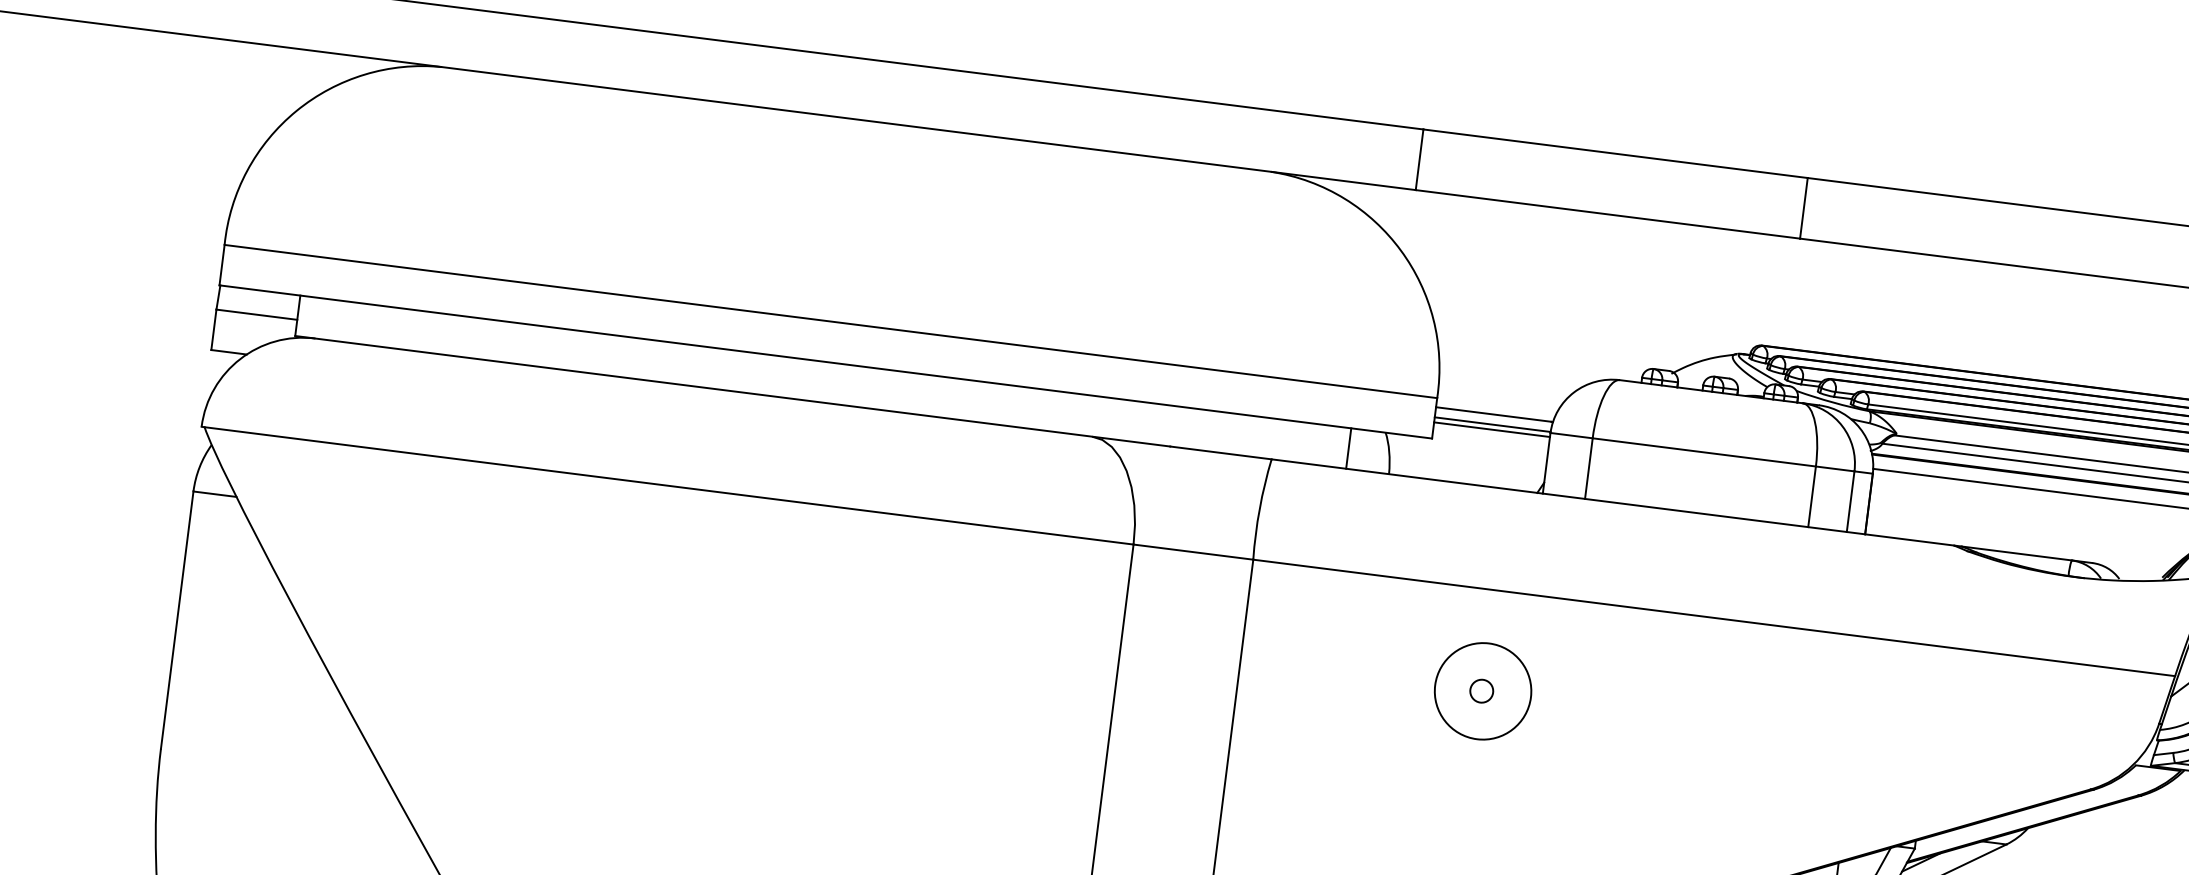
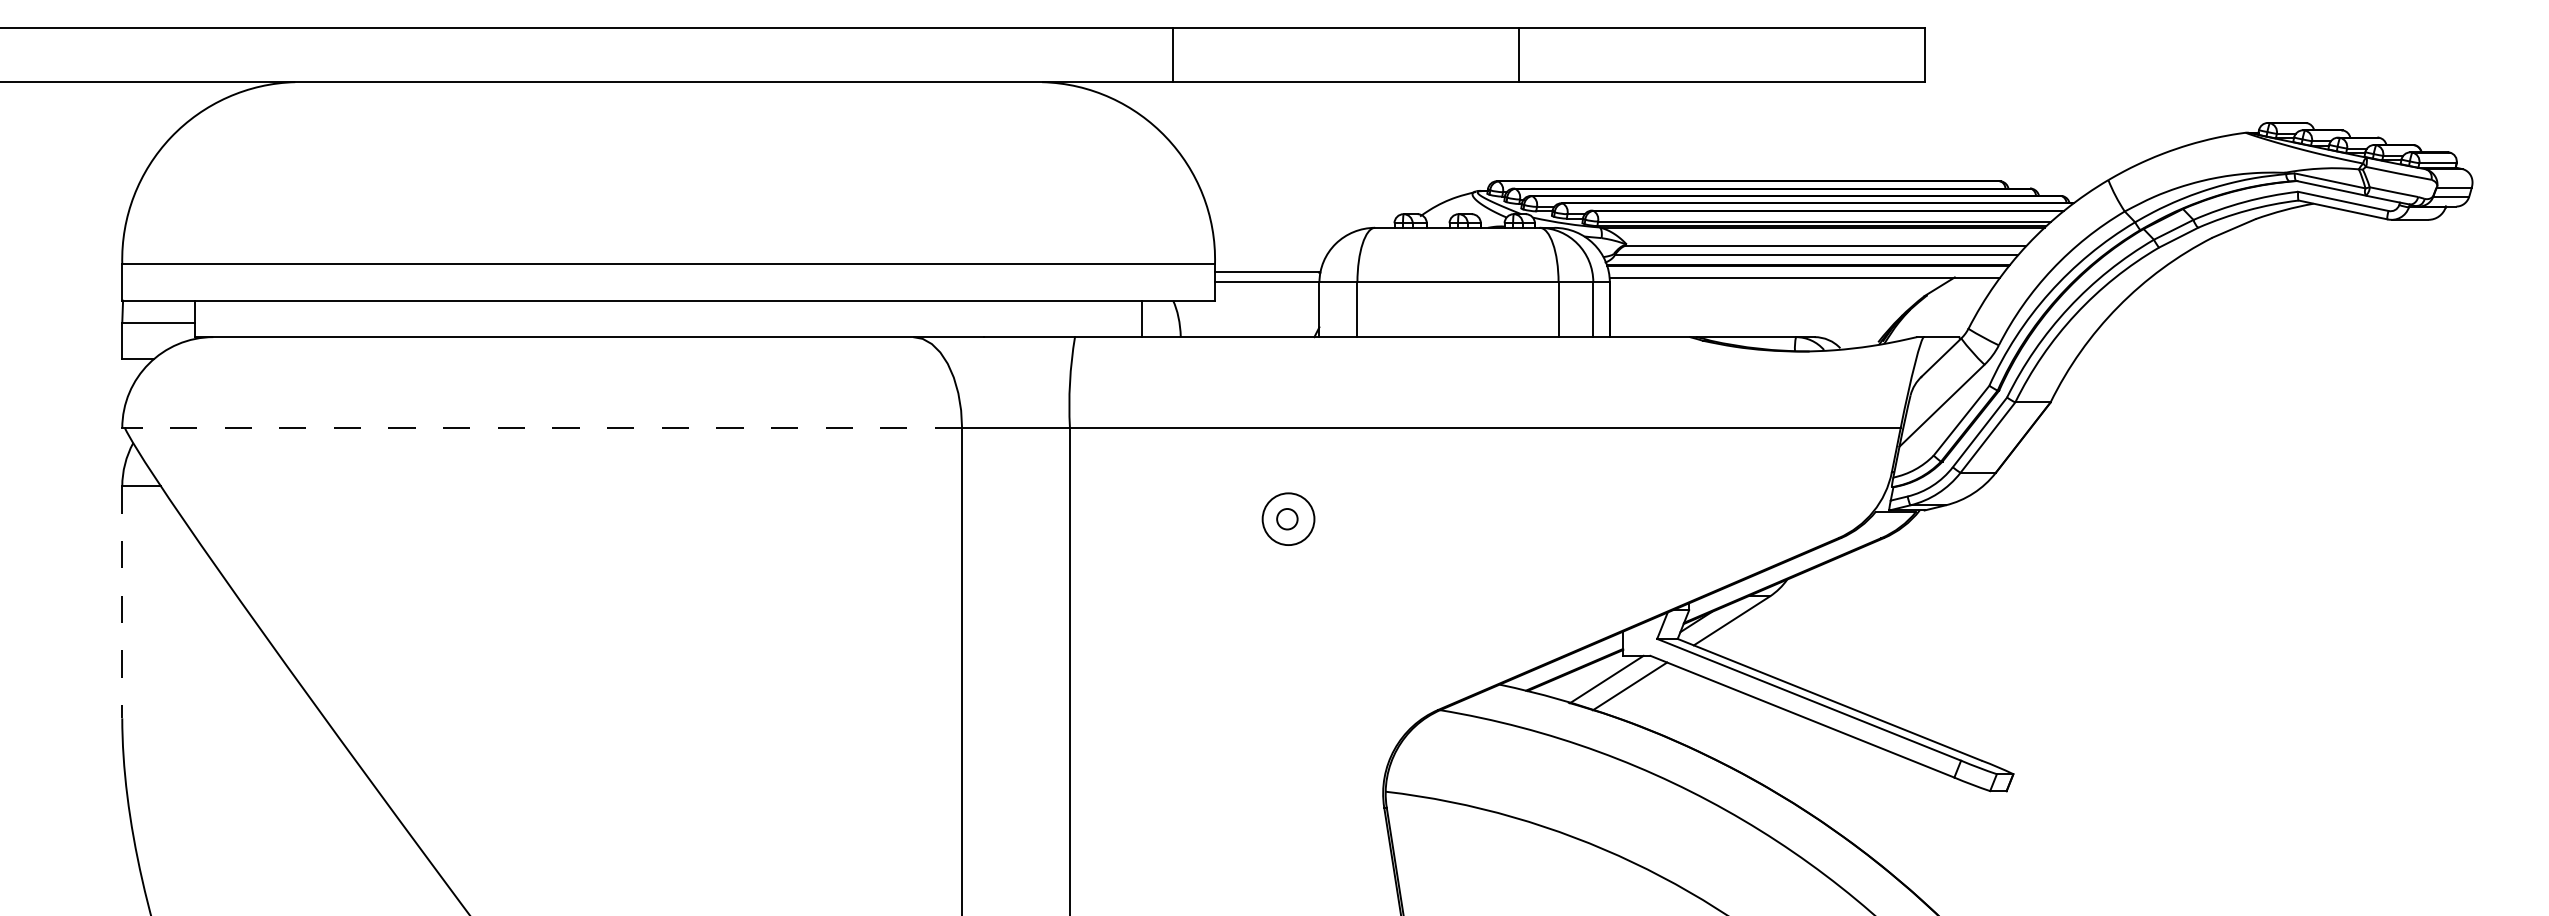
line: (1492, 430) -> (1267, 286), removed
line: (669, 486) -> (543, 428), solid -> dashed
line: (177, 620) -> (122, 602), solid -> dashed
circle: (1482, 691) -> (1288, 519), size x0.6

